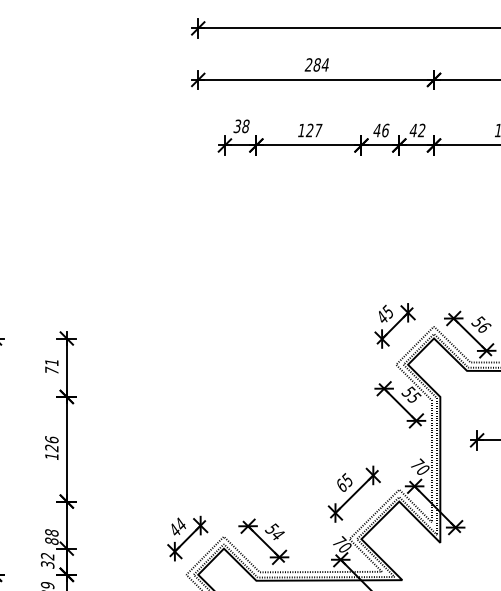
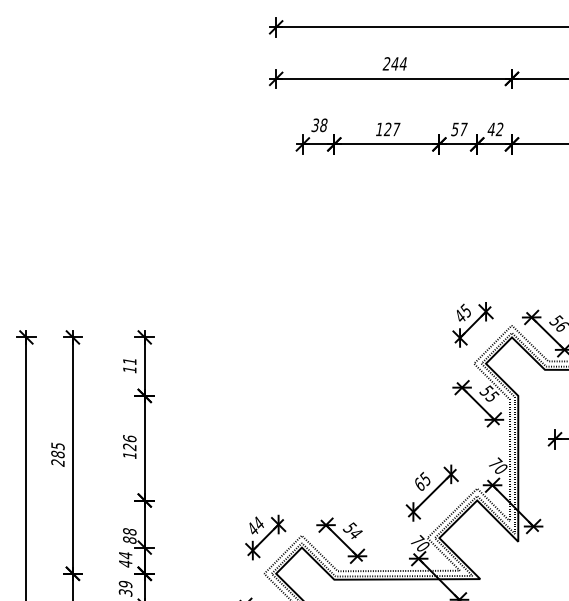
text: (316, 64) -> (394, 63), 284 -> 244
text: (381, 130) -> (459, 129), 46 -> 57
text: (51, 370) -> (129, 369), 71 -> 11
text: (47, 560) -> (125, 559), 32 -> 44

